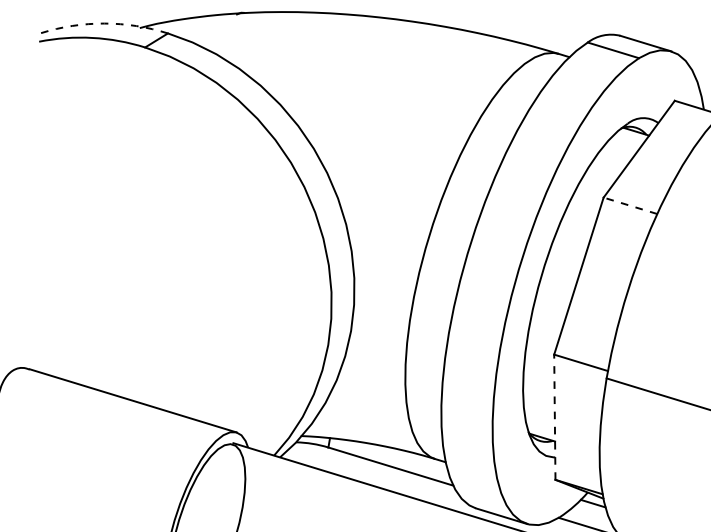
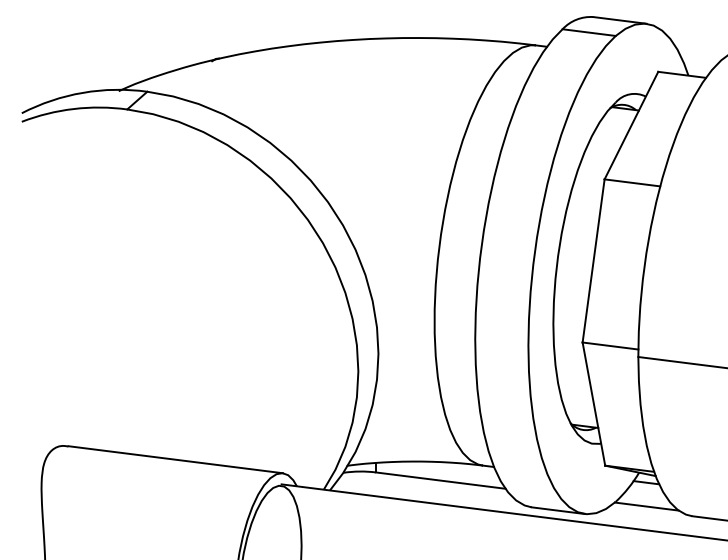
arc: (103, 23) -> (82, 92), dashed -> solid
line: (629, 205) -> (631, 182), dashed -> solid
line: (554, 417) -> (593, 404), dashed -> solid

